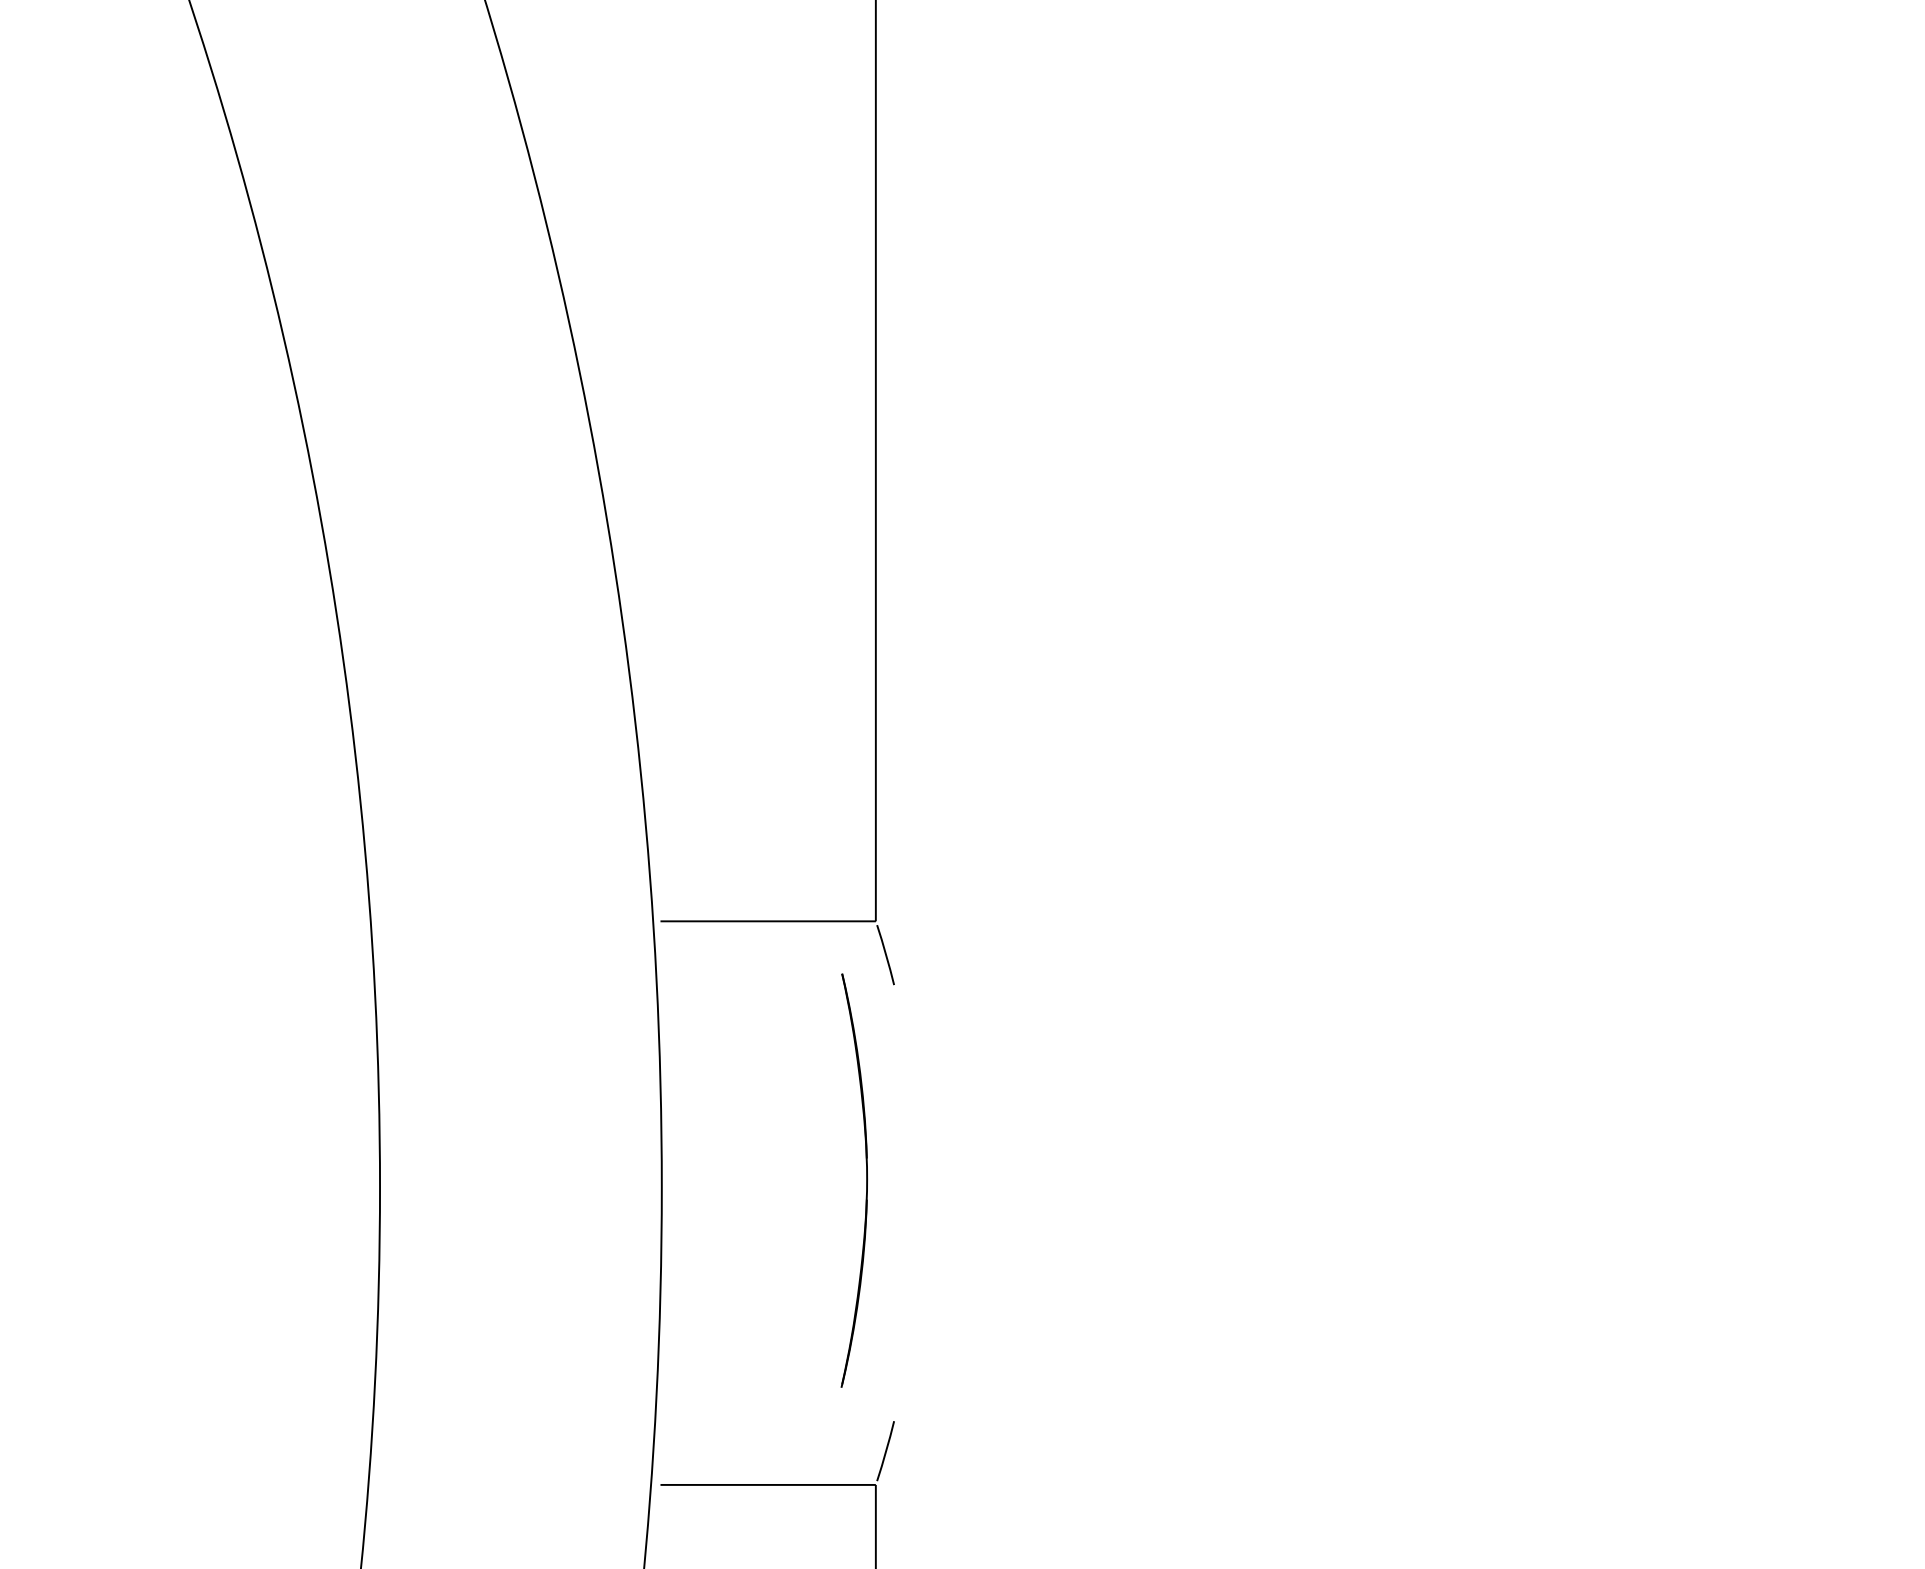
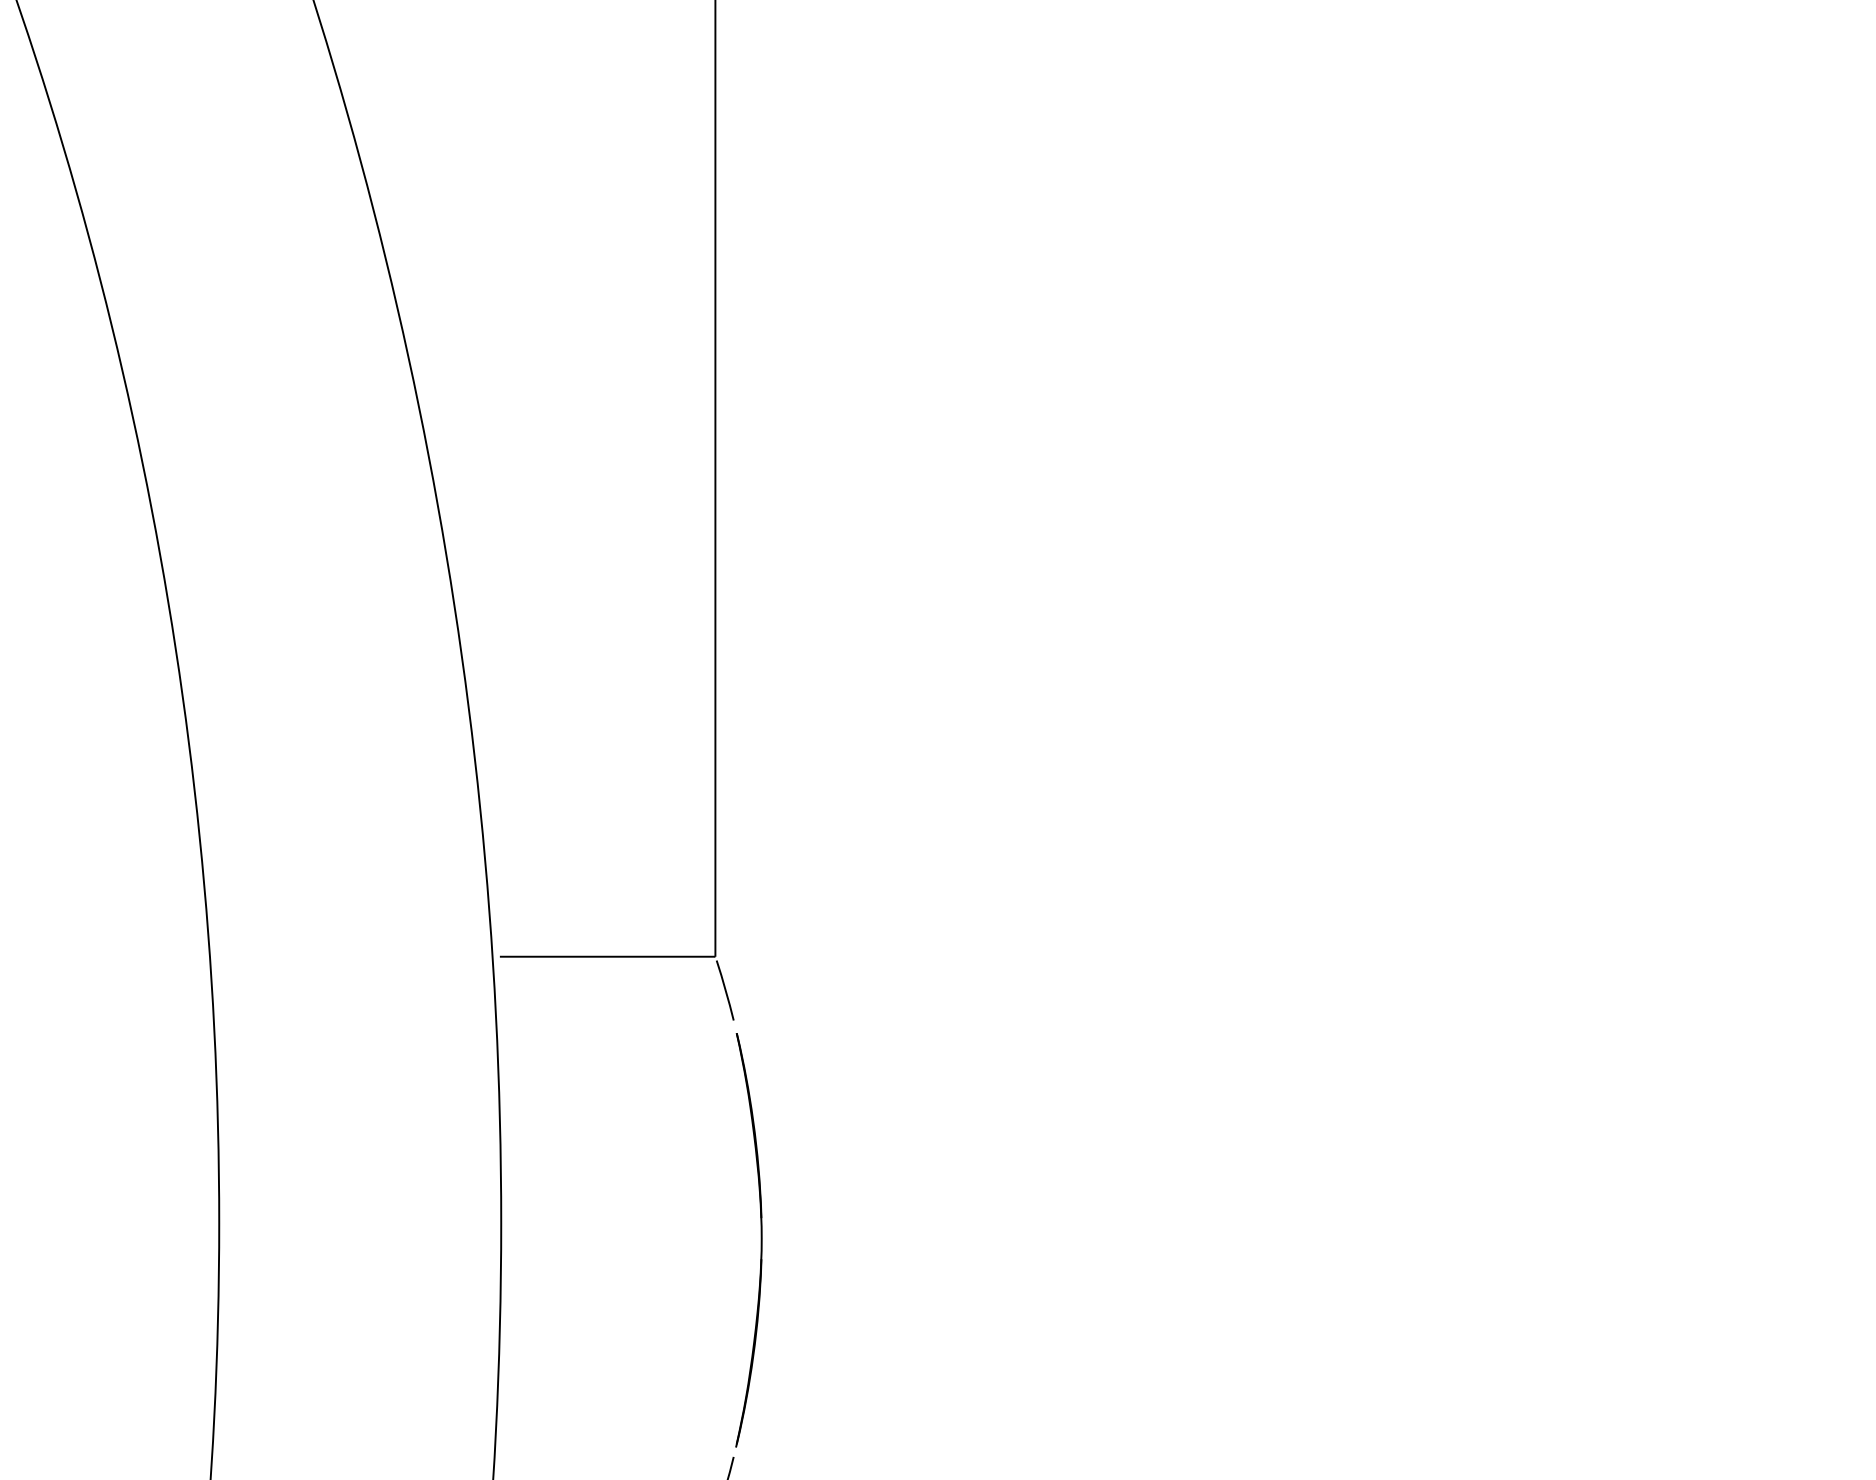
part: (866, 1180) -> (761, 1240), moved

